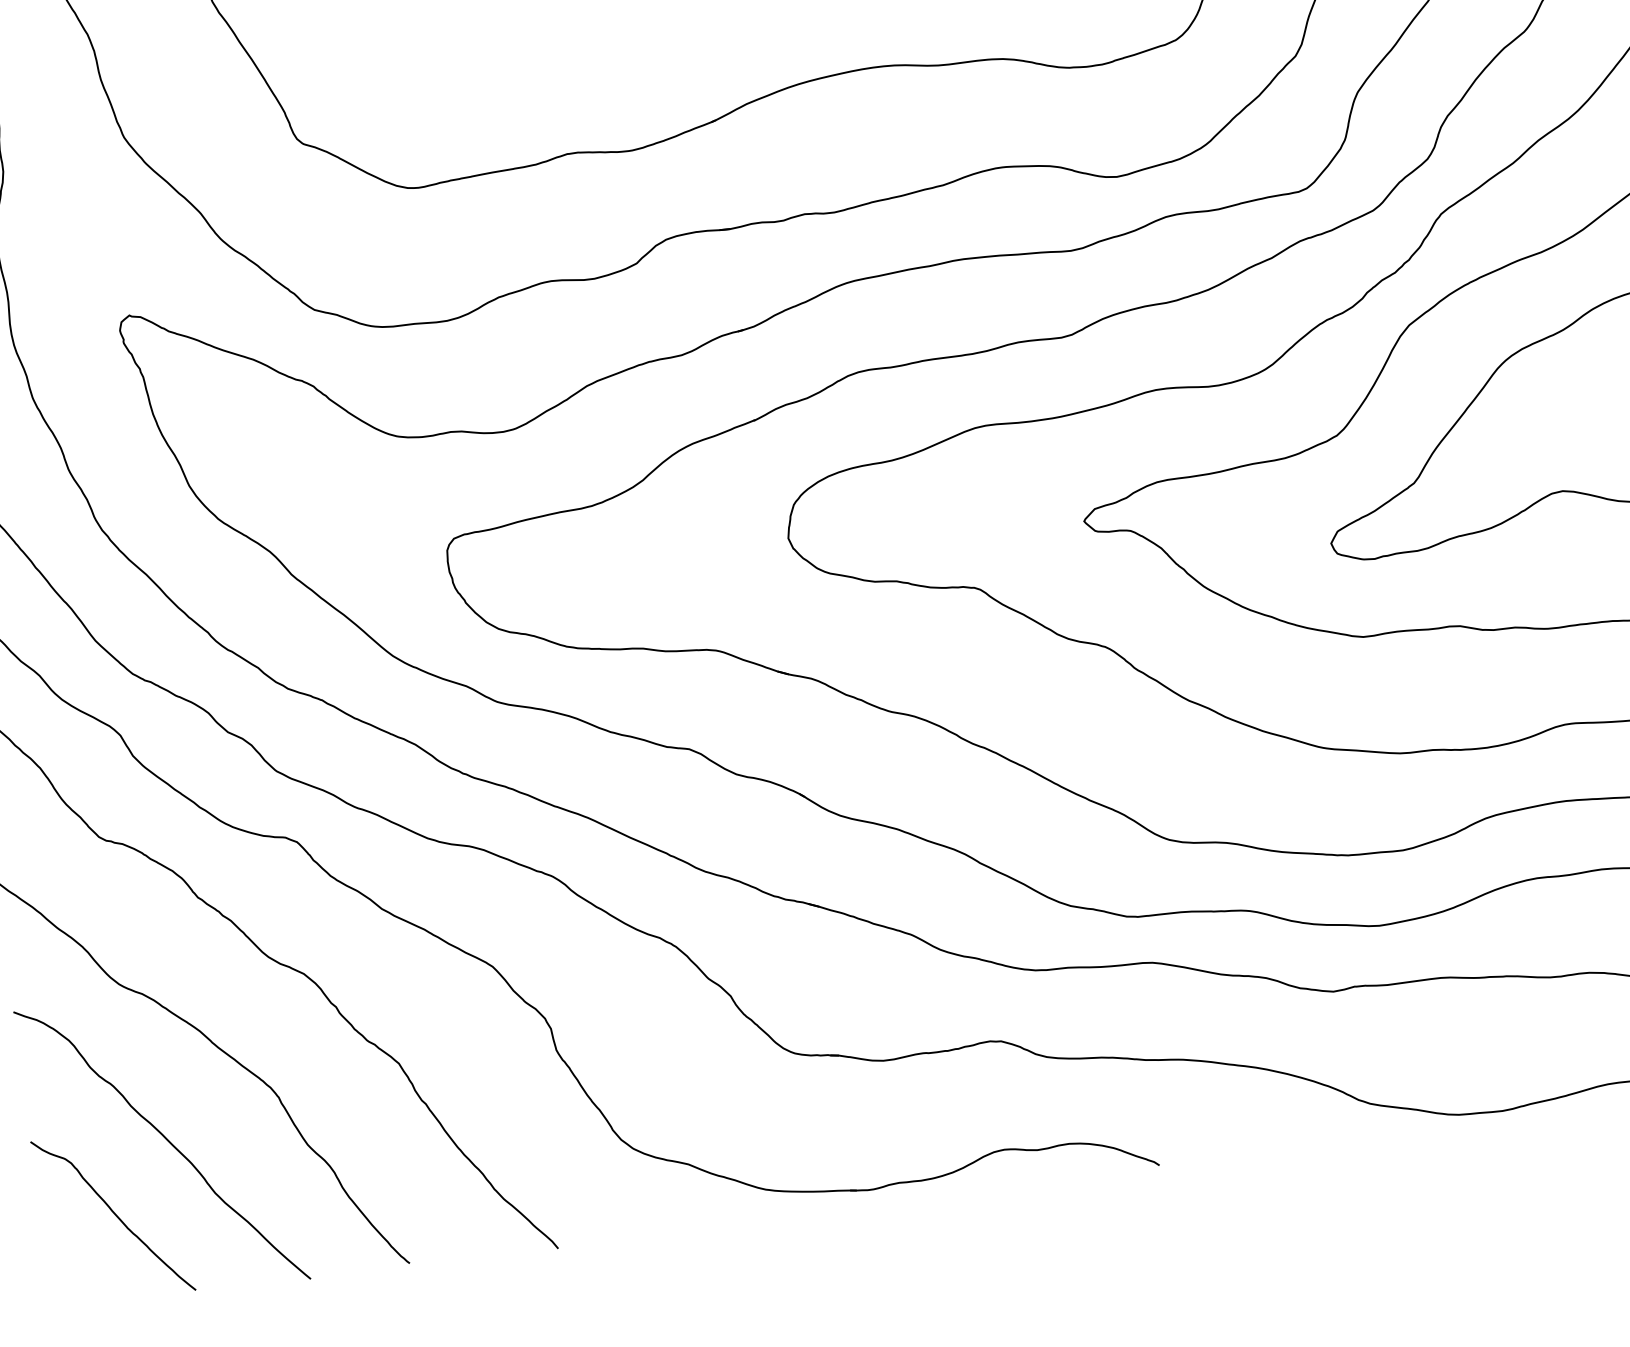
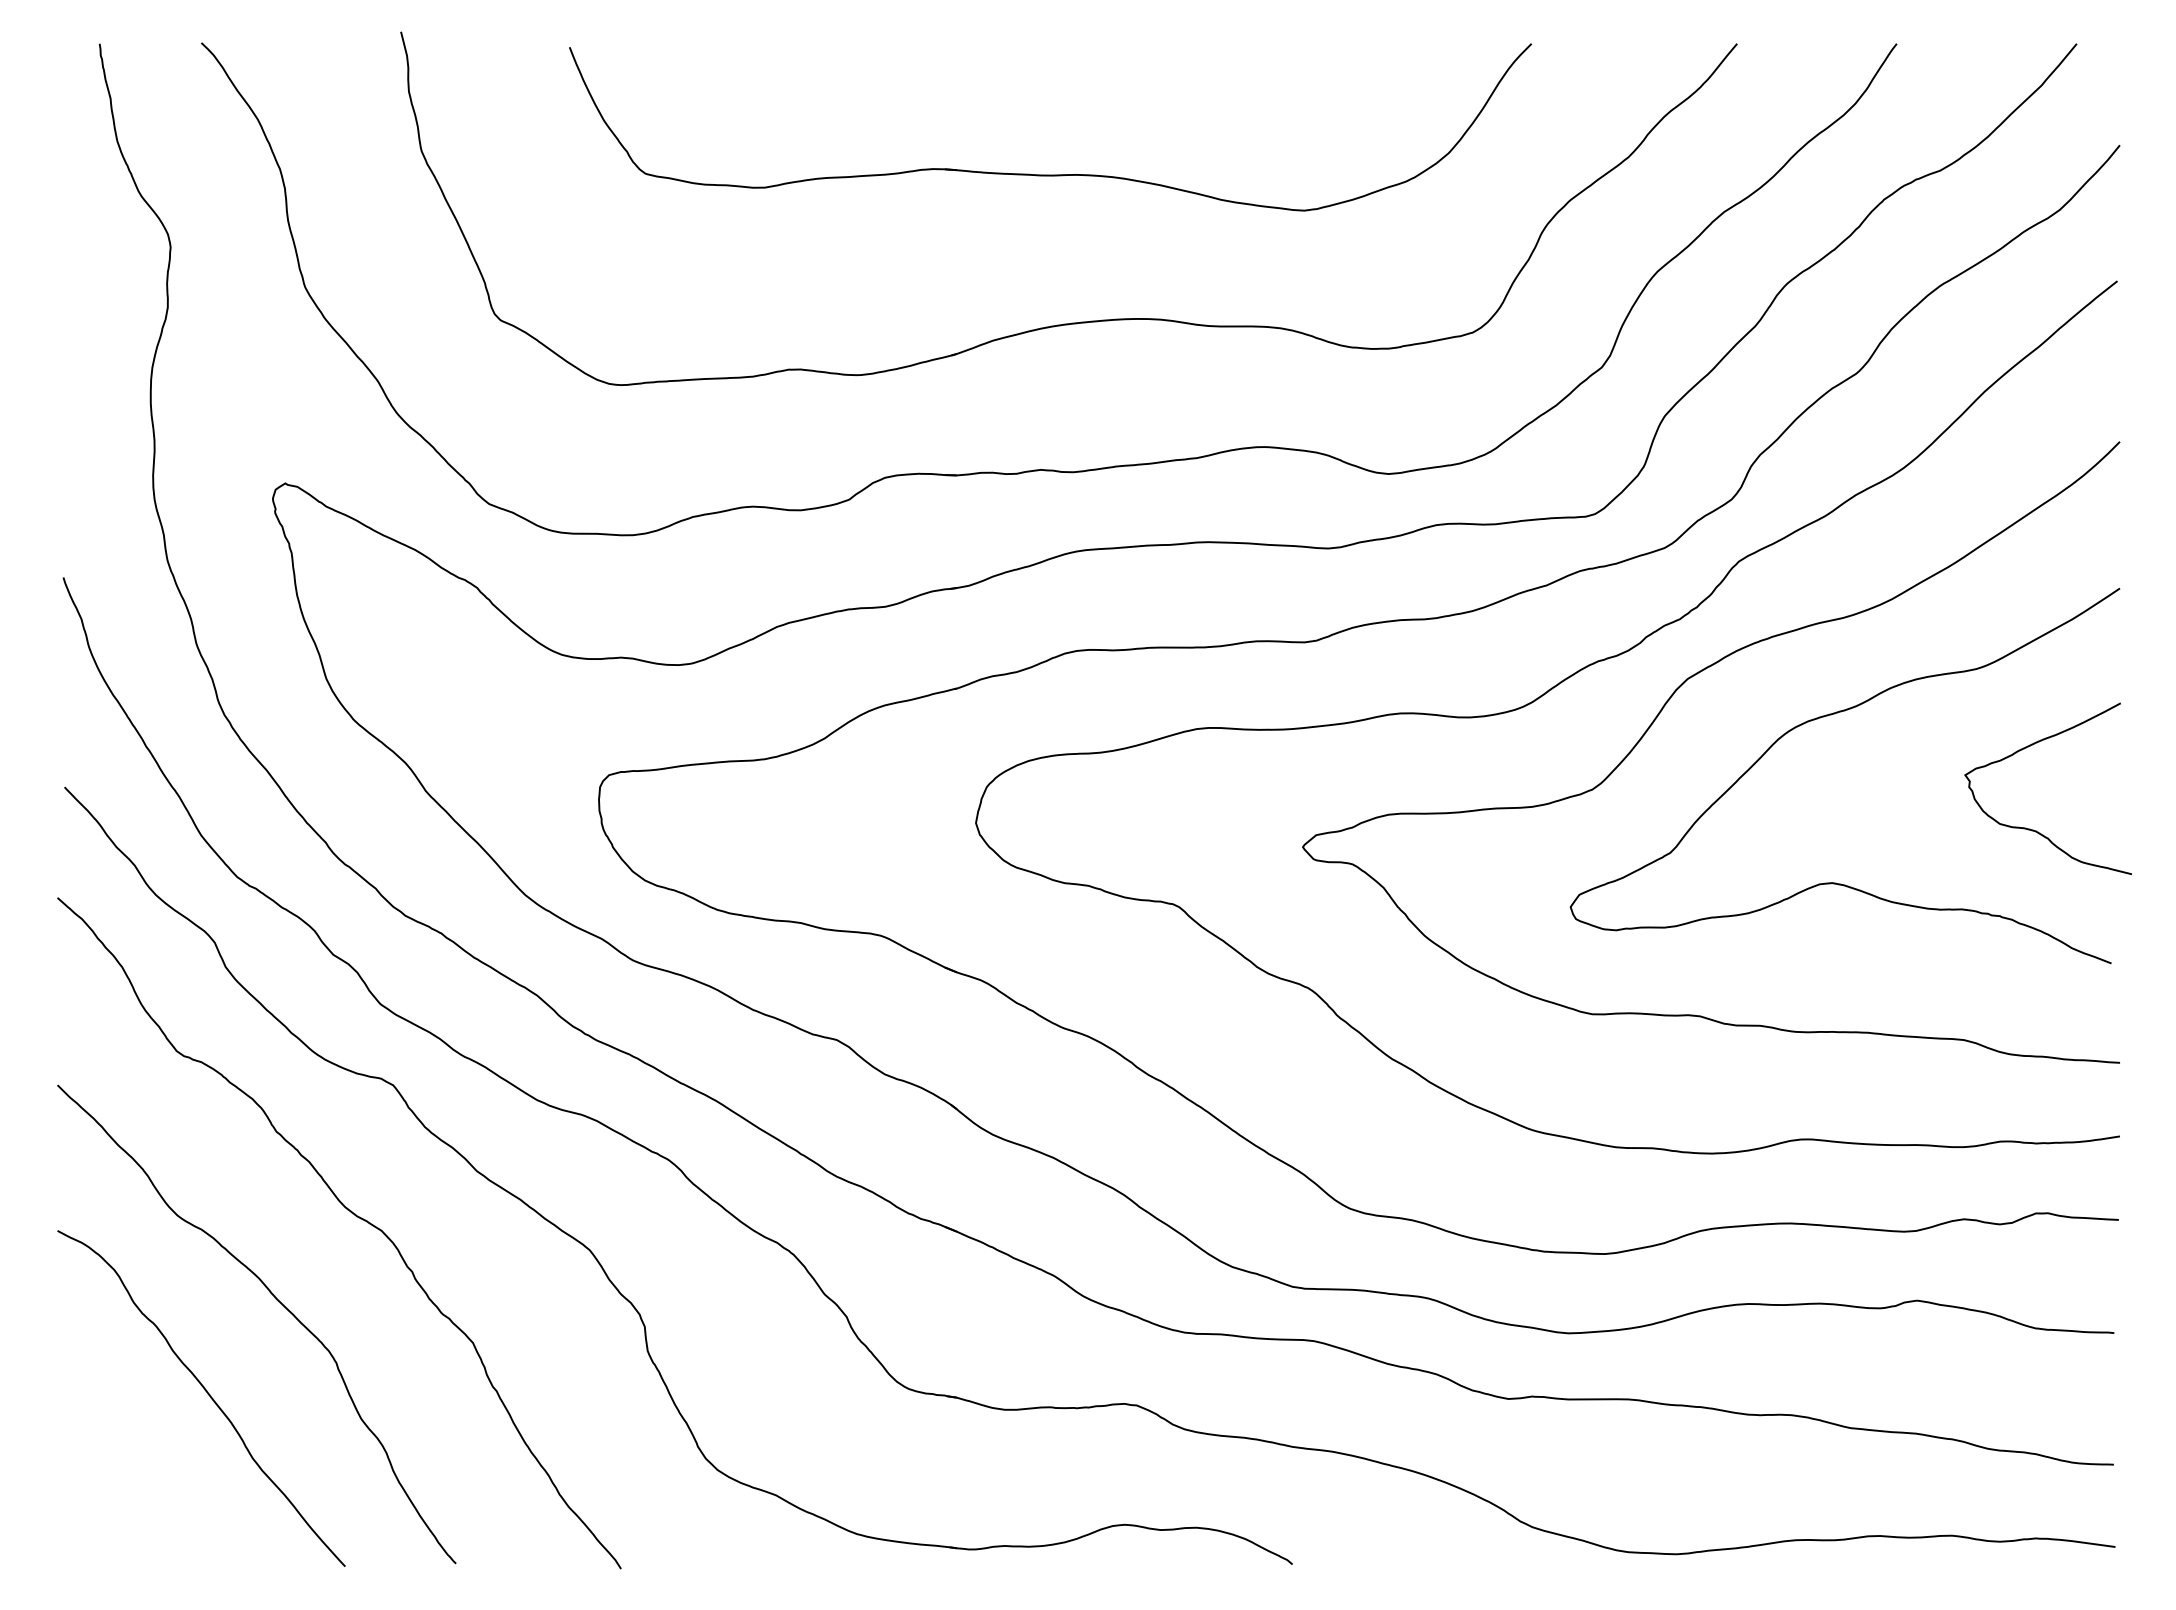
curve: (114, 1215) -> (139, 1468), removed

